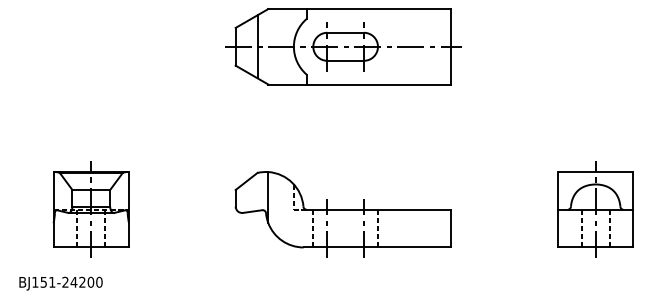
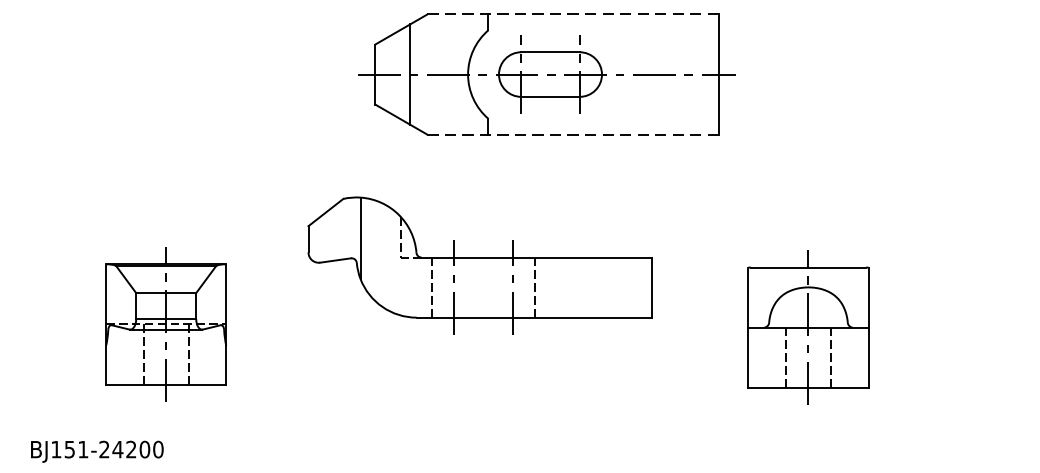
line: (359, 9) -> (572, 15), solid -> dashed
line: (359, 84) -> (572, 134), solid -> dashed
part: (90, 209) -> (164, 324), moved
part: (595, 209) -> (808, 327), moved
part: (342, 214) -> (478, 265), moved

